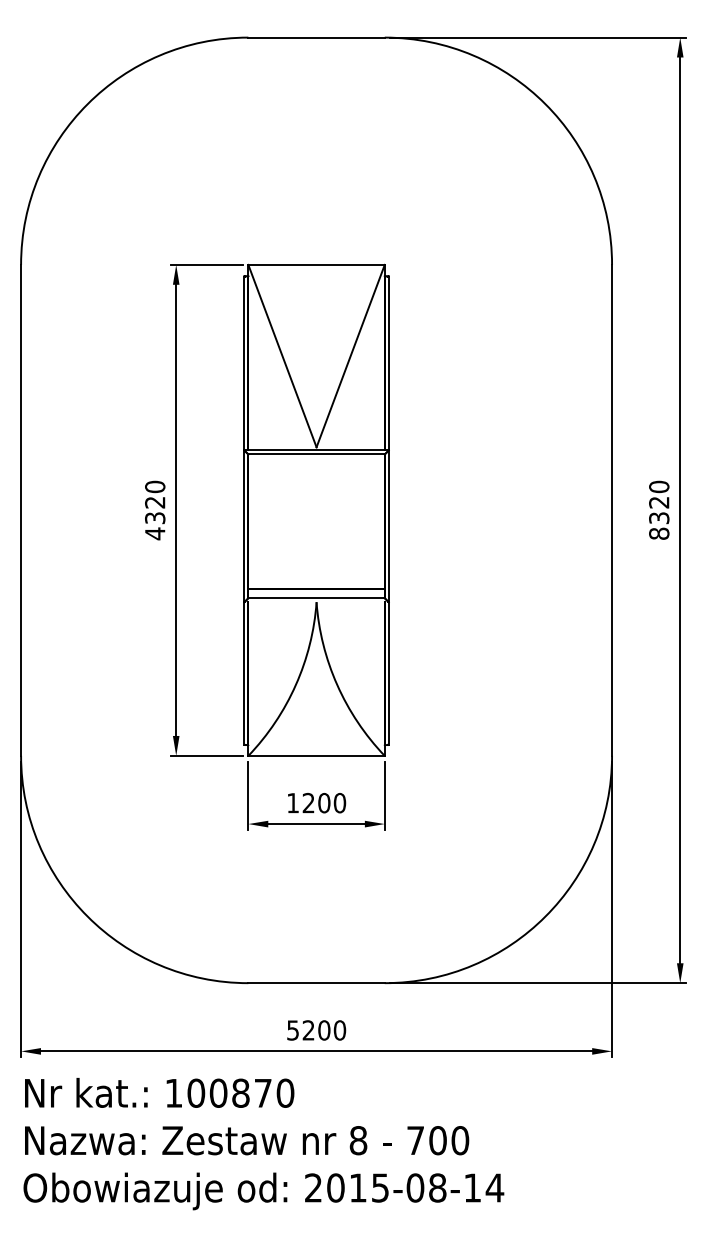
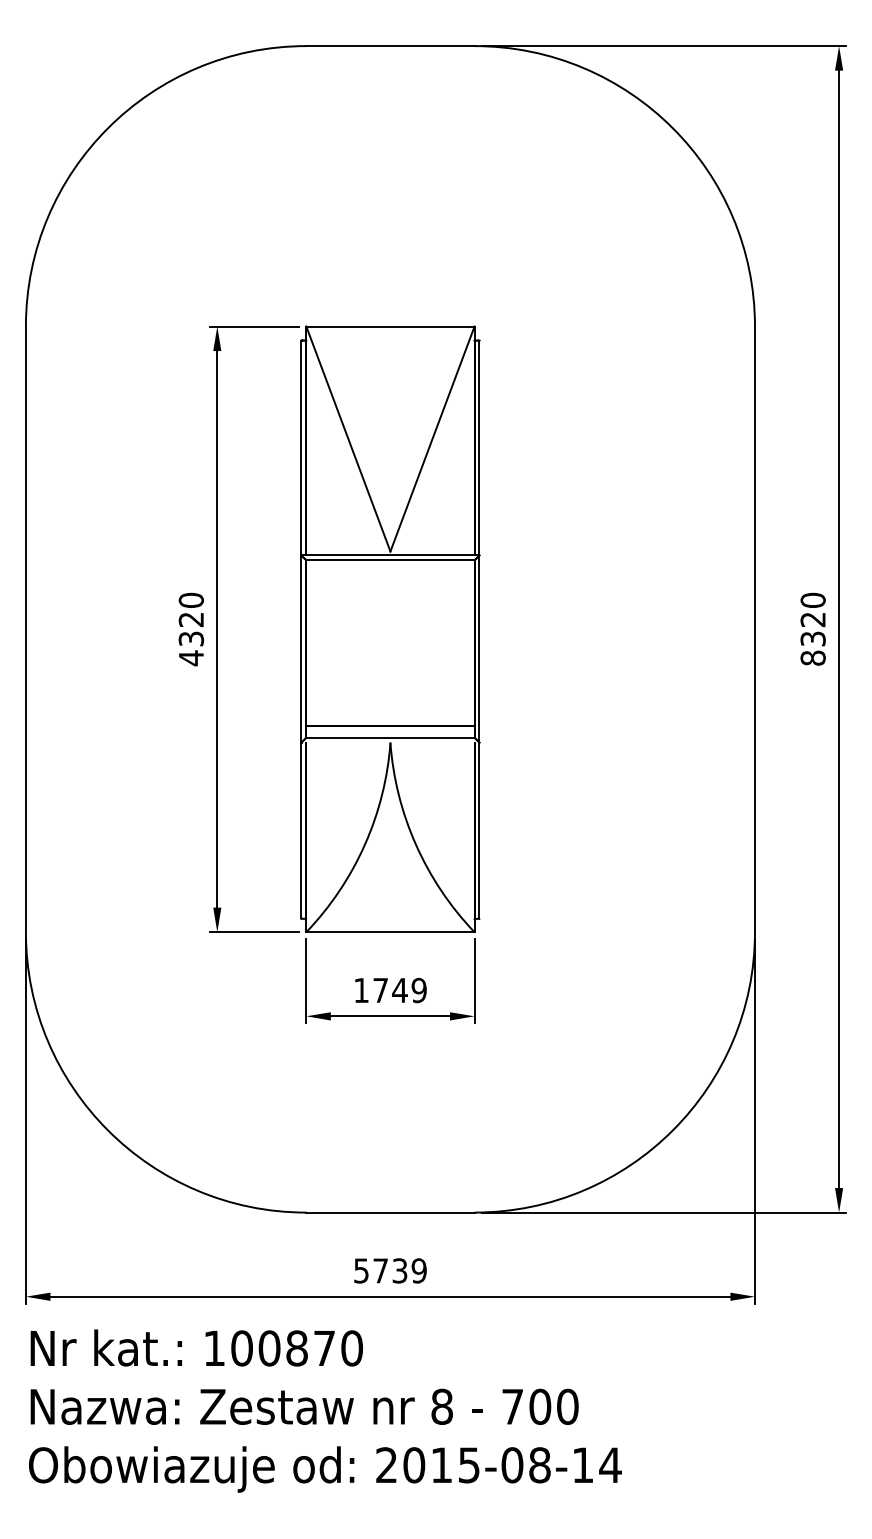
text: (323, 803) -> (399, 990), 1200 -> 1749
text: (323, 1030) -> (399, 1270), 5200 -> 5739

